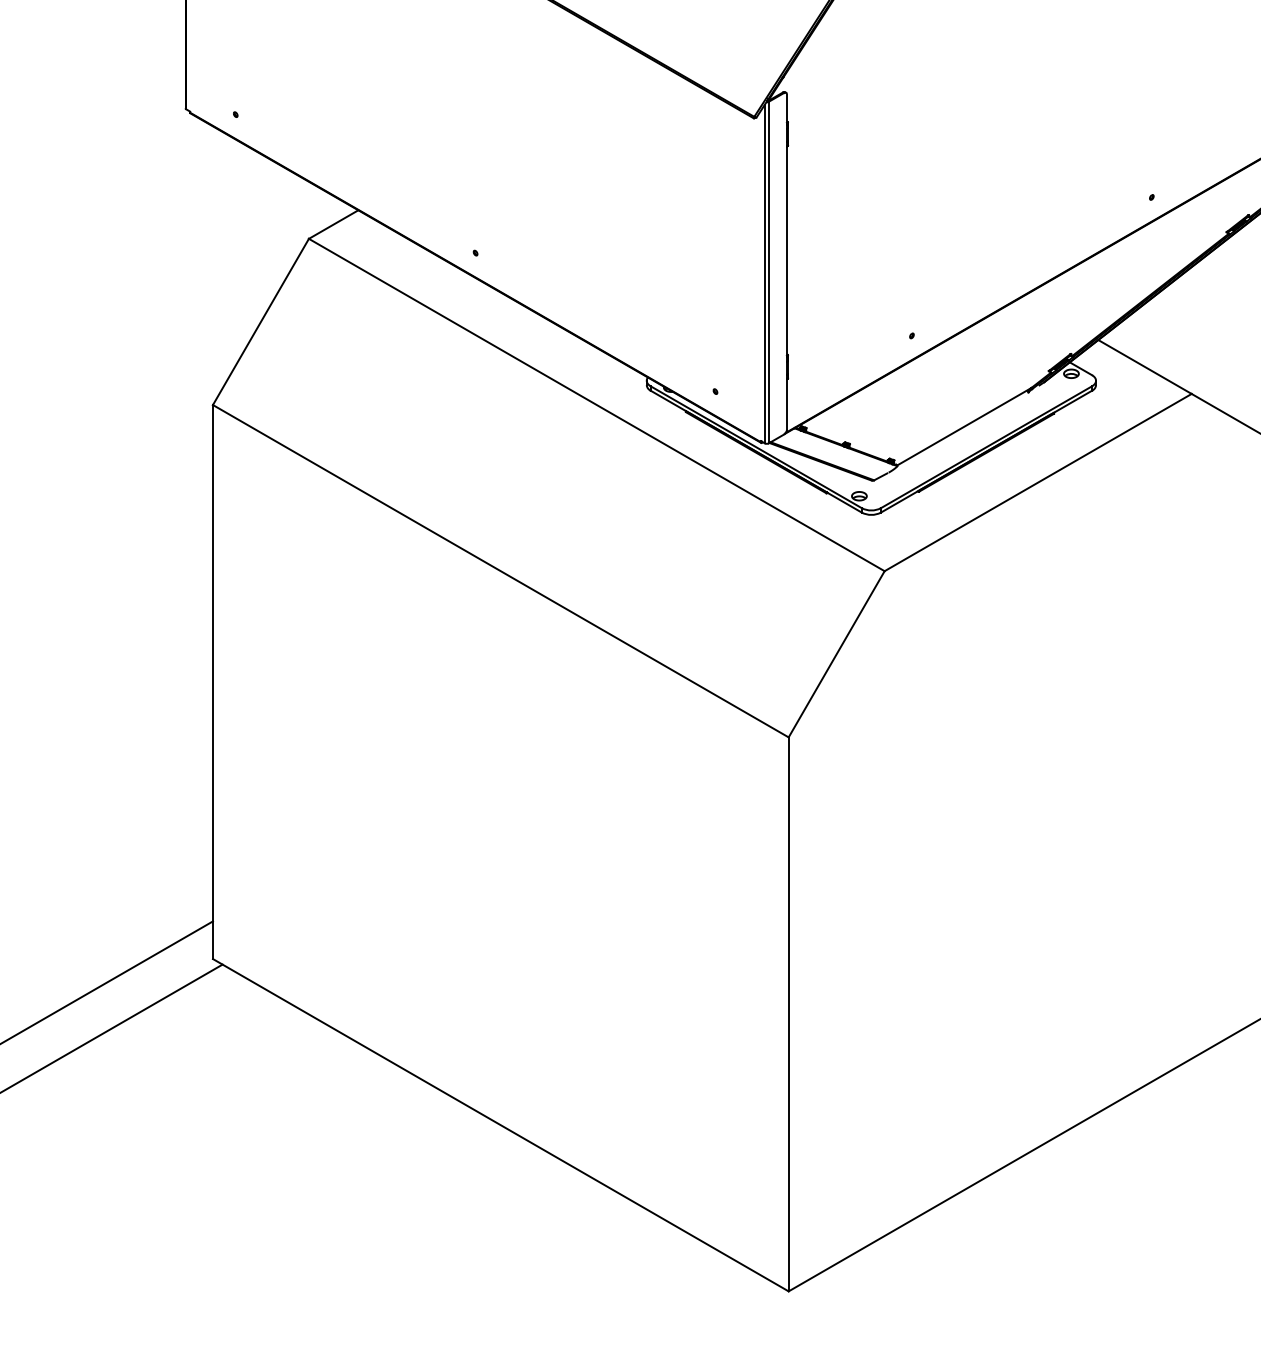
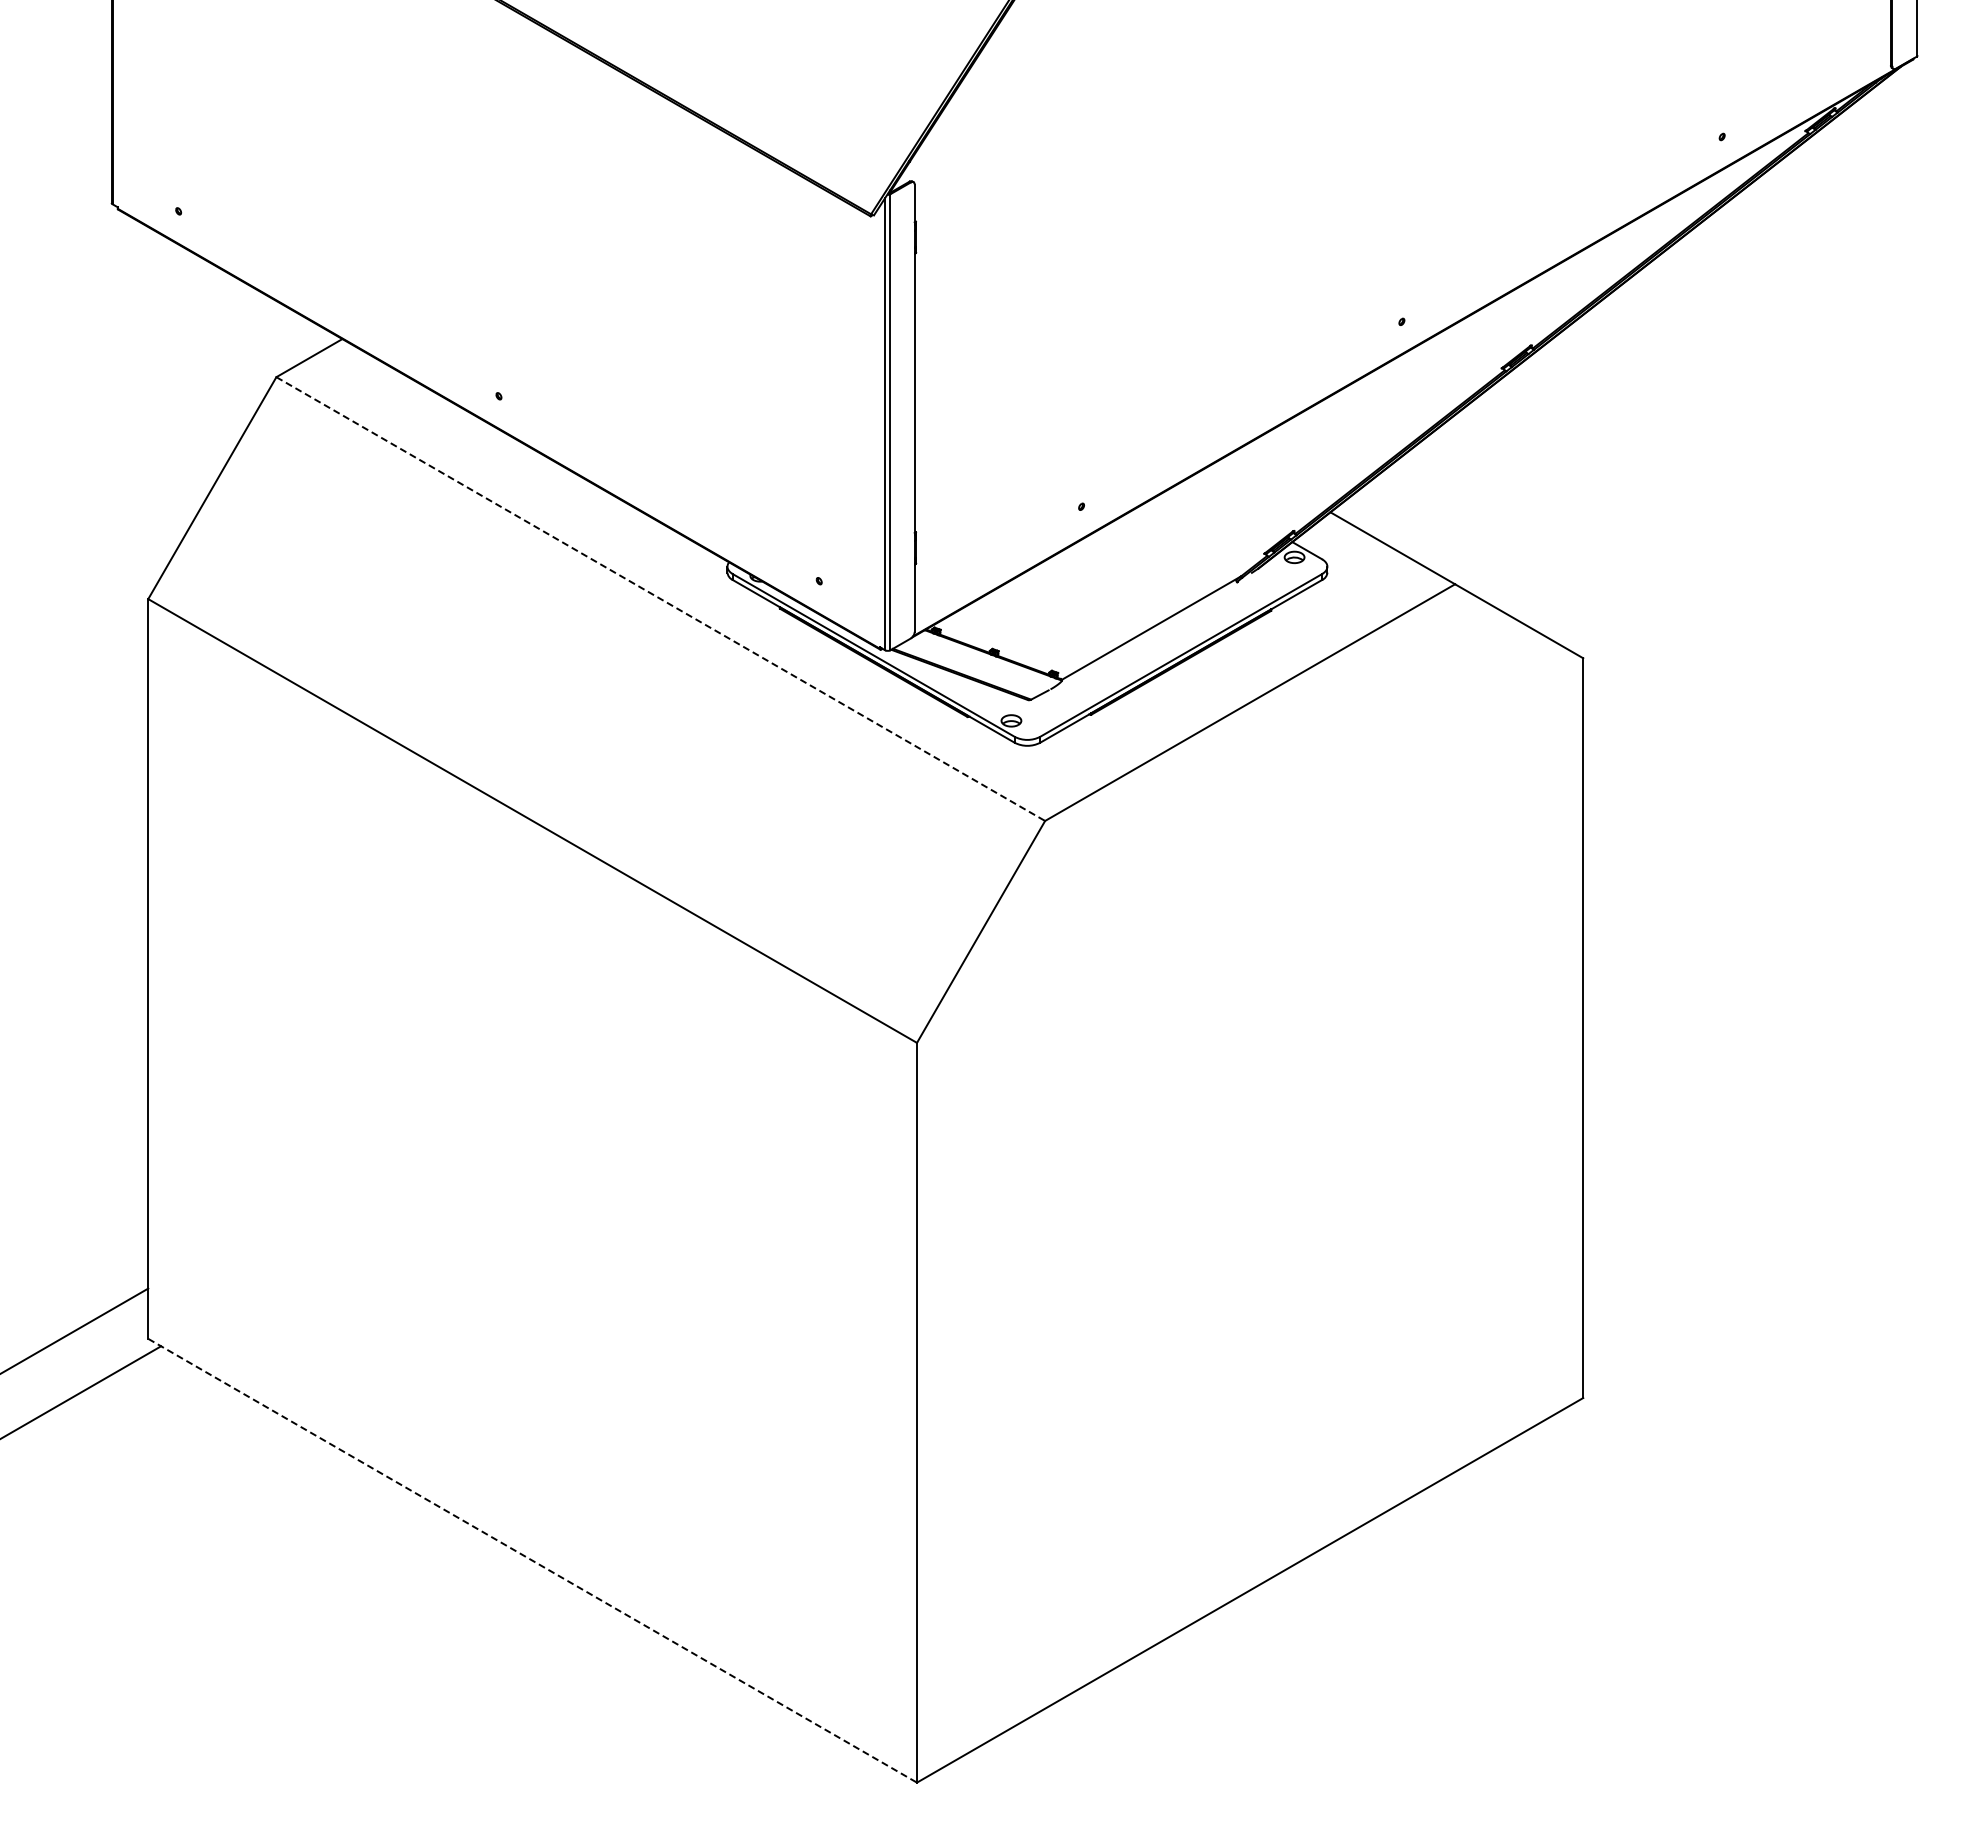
line: (596, 405) -> (660, 599), solid -> dashed
line: (500, 1125) -> (532, 1560), solid -> dashed

